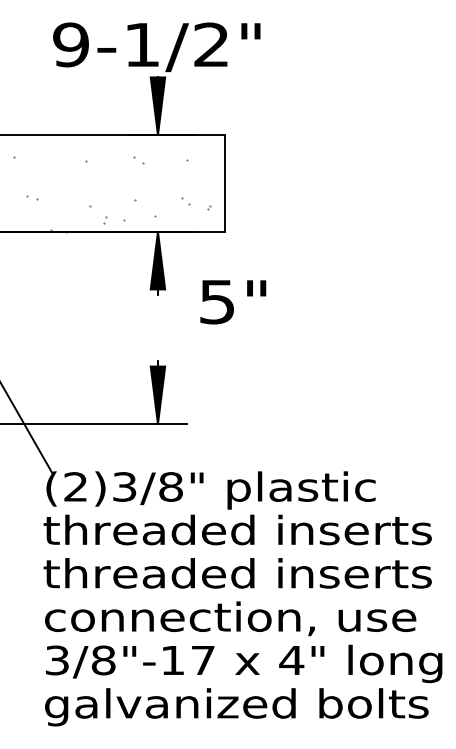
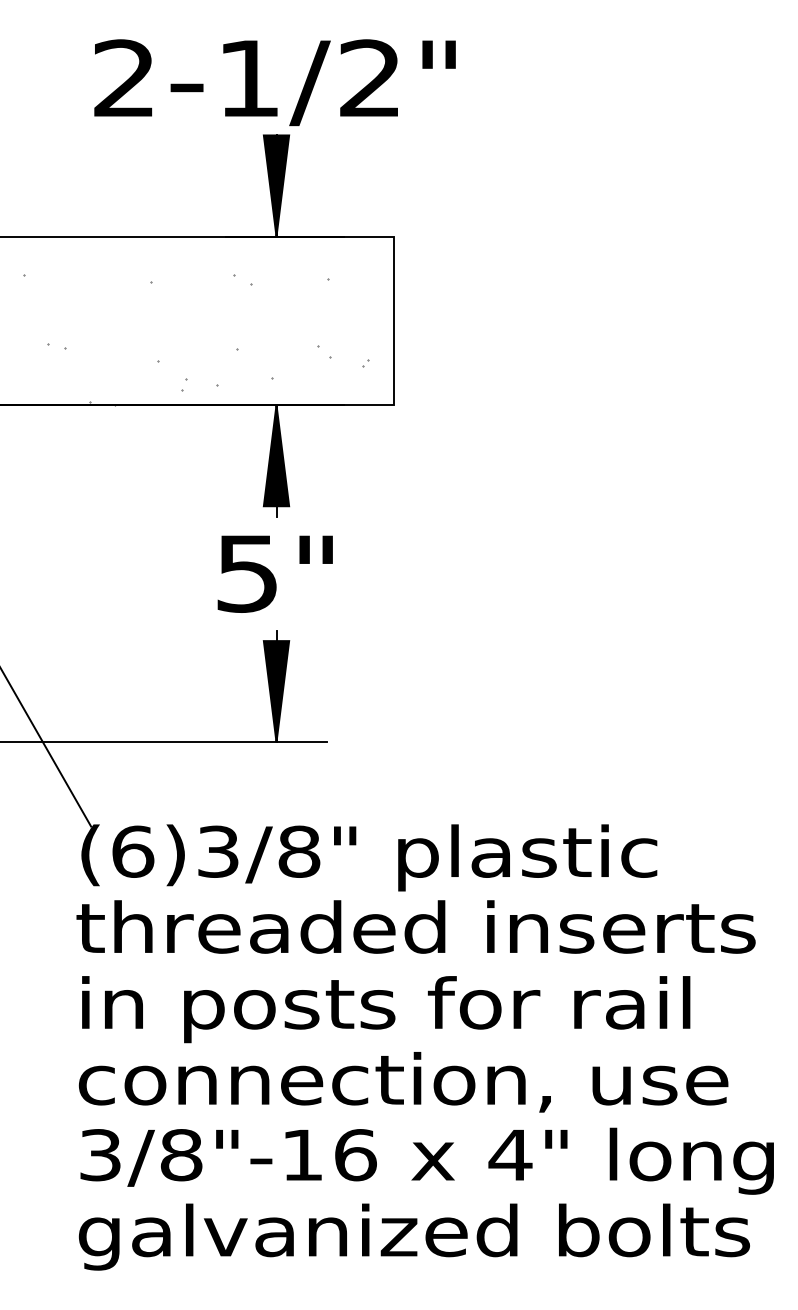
text: (70, 44) -> (123, 77), 9-1/2" -> 2-1/2"
text: (233, 302) -> (275, 574), moved
text: (76, 486) -> (134, 850), (2)3/8" -> (6)3/8"
text: (237, 577) -> (415, 1010), threaded inserts -> in posts for rail
text: (203, 660) -> (356, 1155), 3/8"-17 -> 3/8"-16

